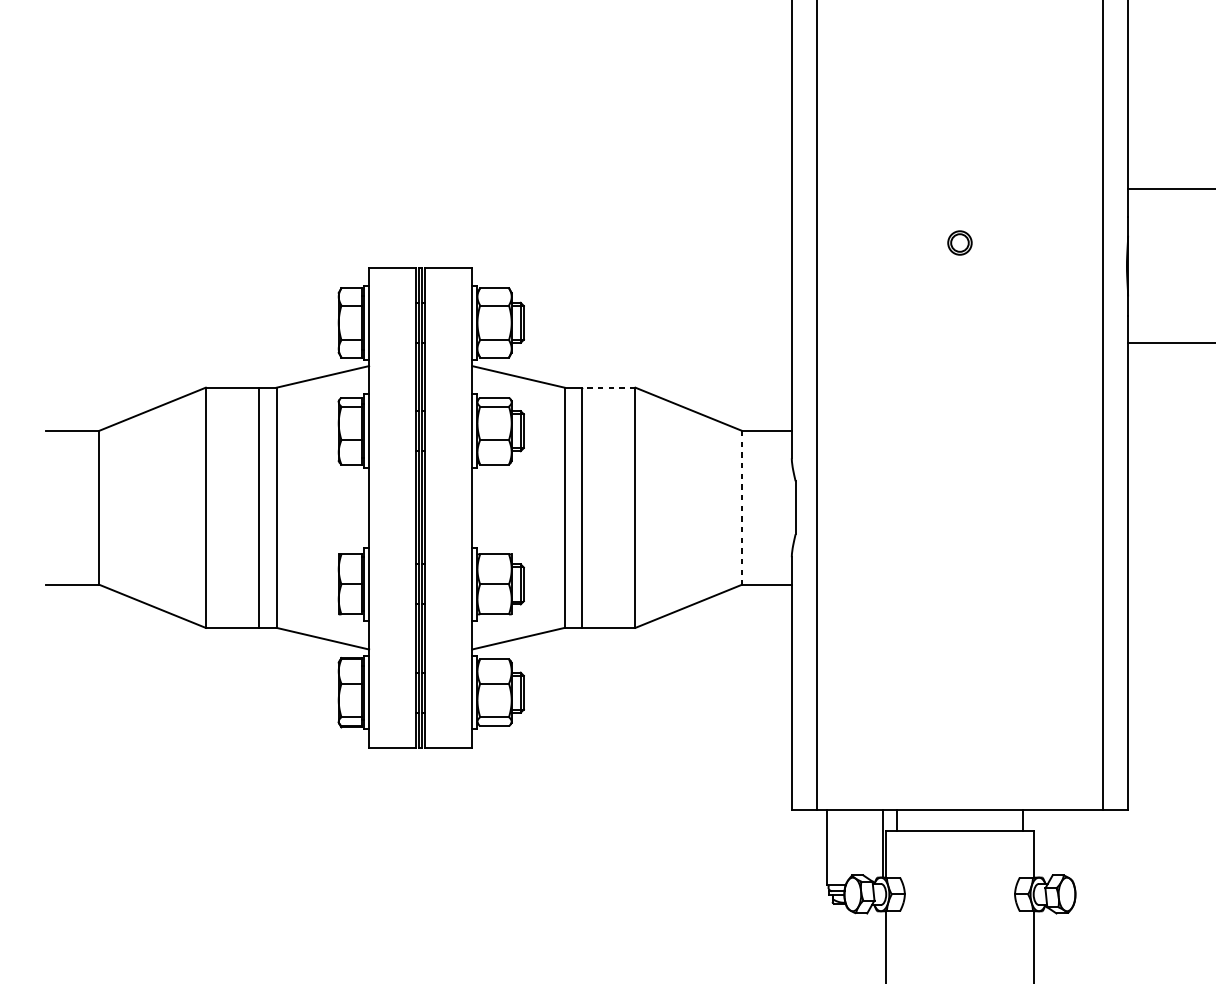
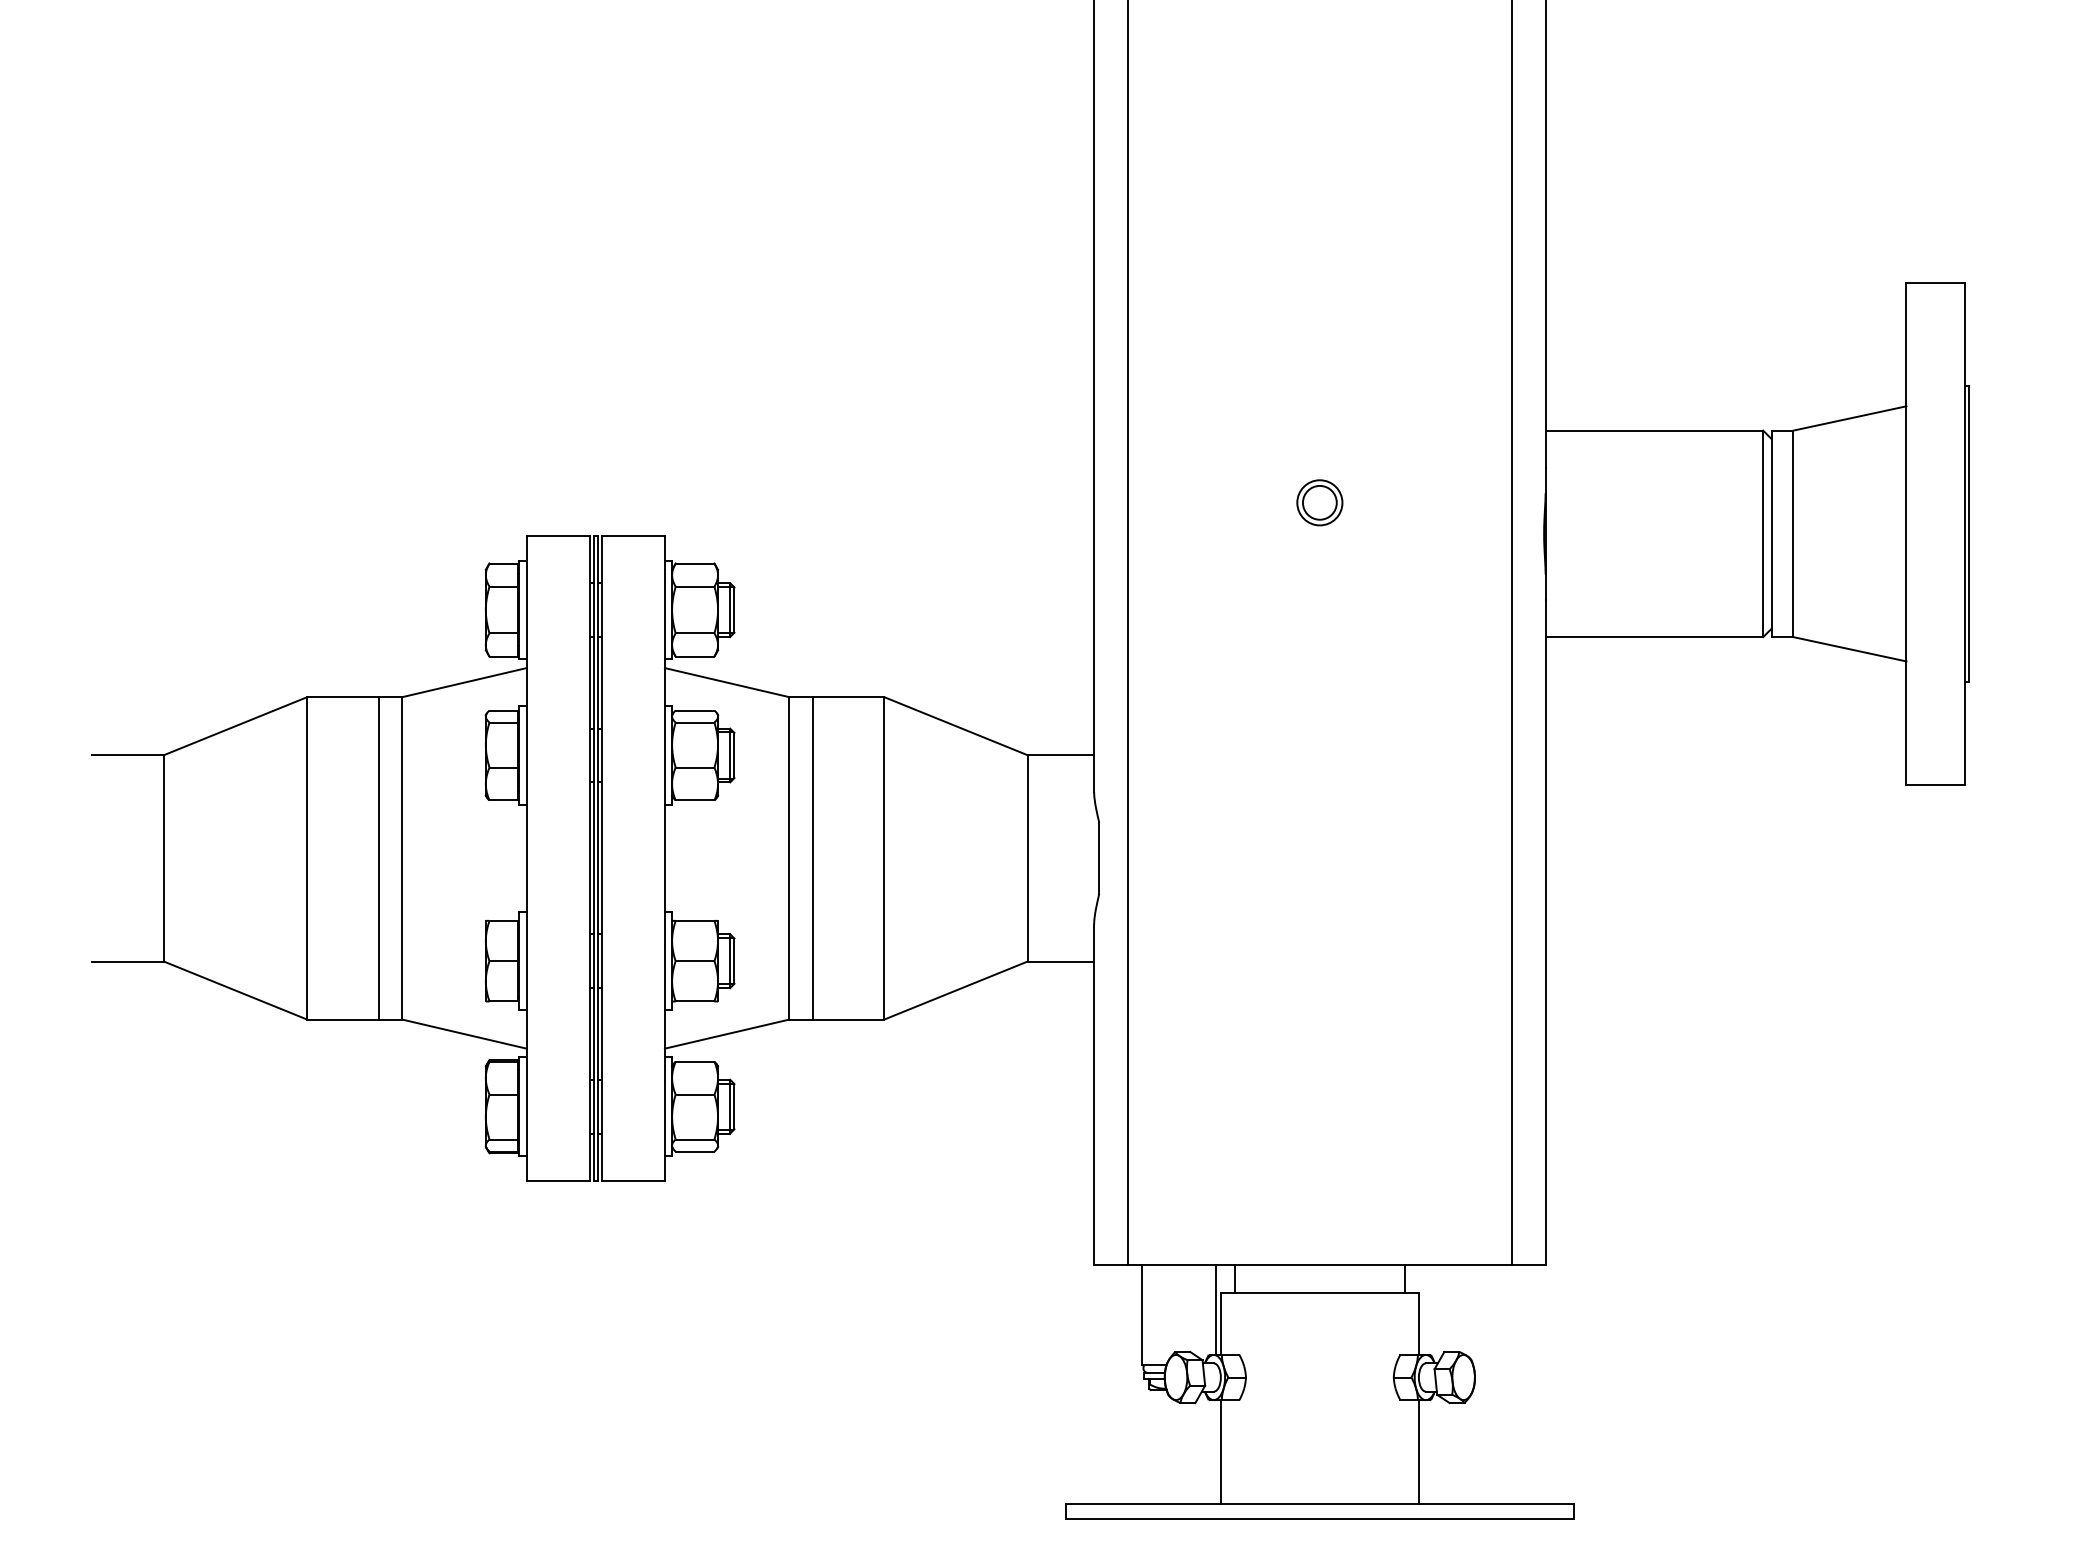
part: (959, 242) -> (1319, 502), size x1.43
line: (608, 387) -> (848, 697), dashed -> solid
line: (742, 507) -> (1027, 858), dashed -> solid

